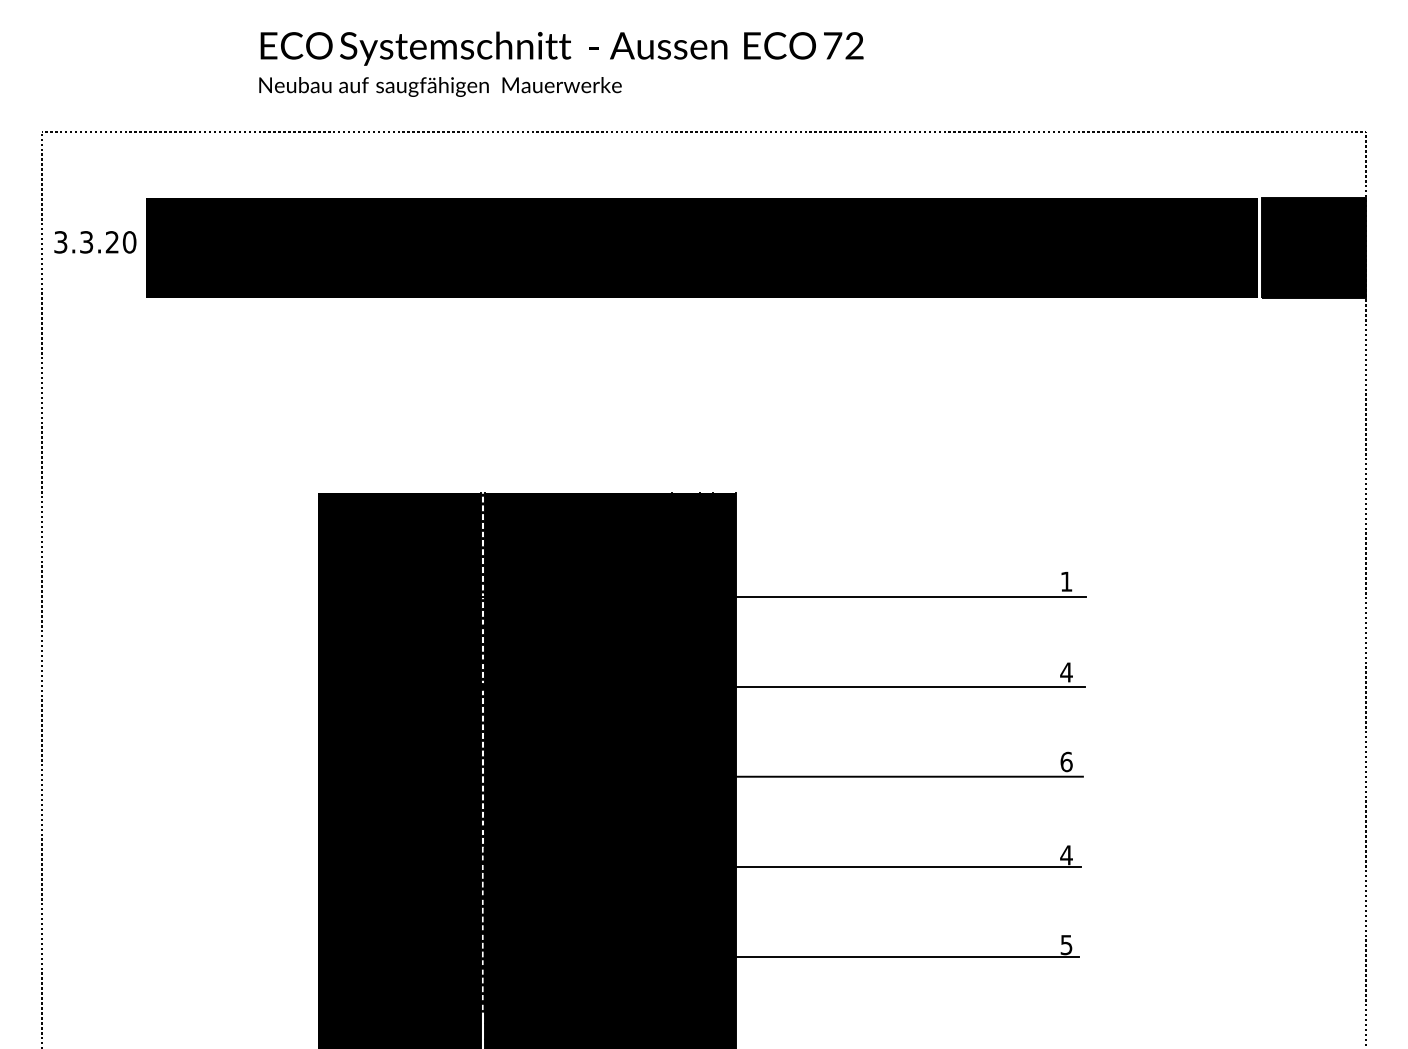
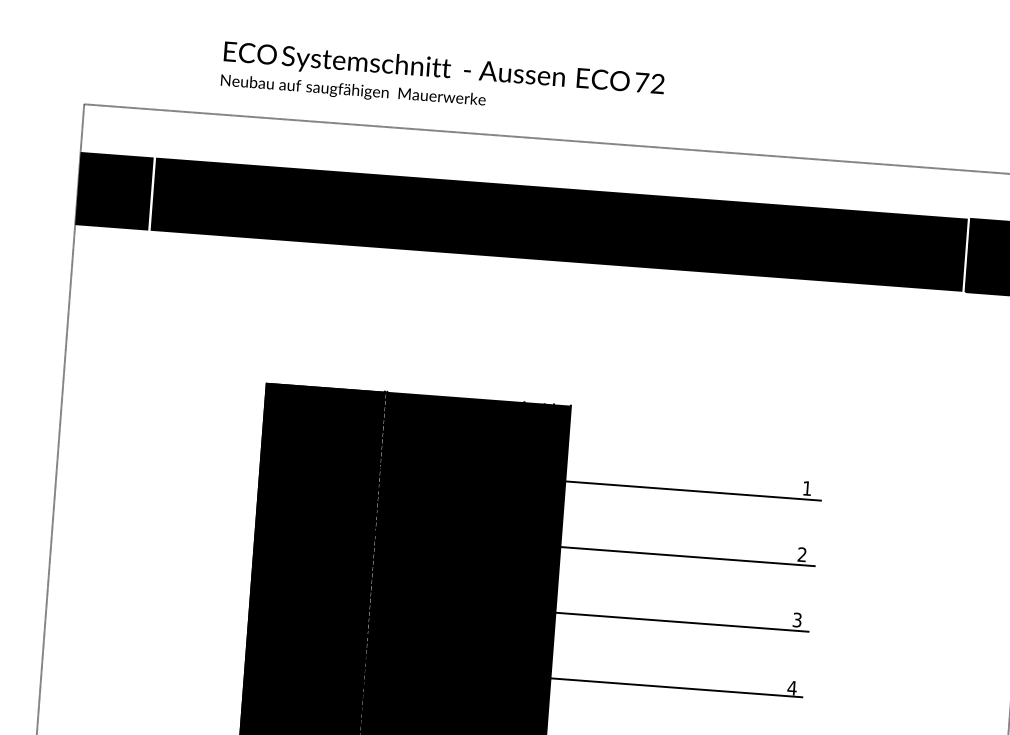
text: (561, 63) -> (442, 80), moved
fill: (92, 247) -> (114, 191), added
text: (1066, 672) -> (802, 554), 4 -> 2
text: (1066, 761) -> (797, 619), 6 -> 3

